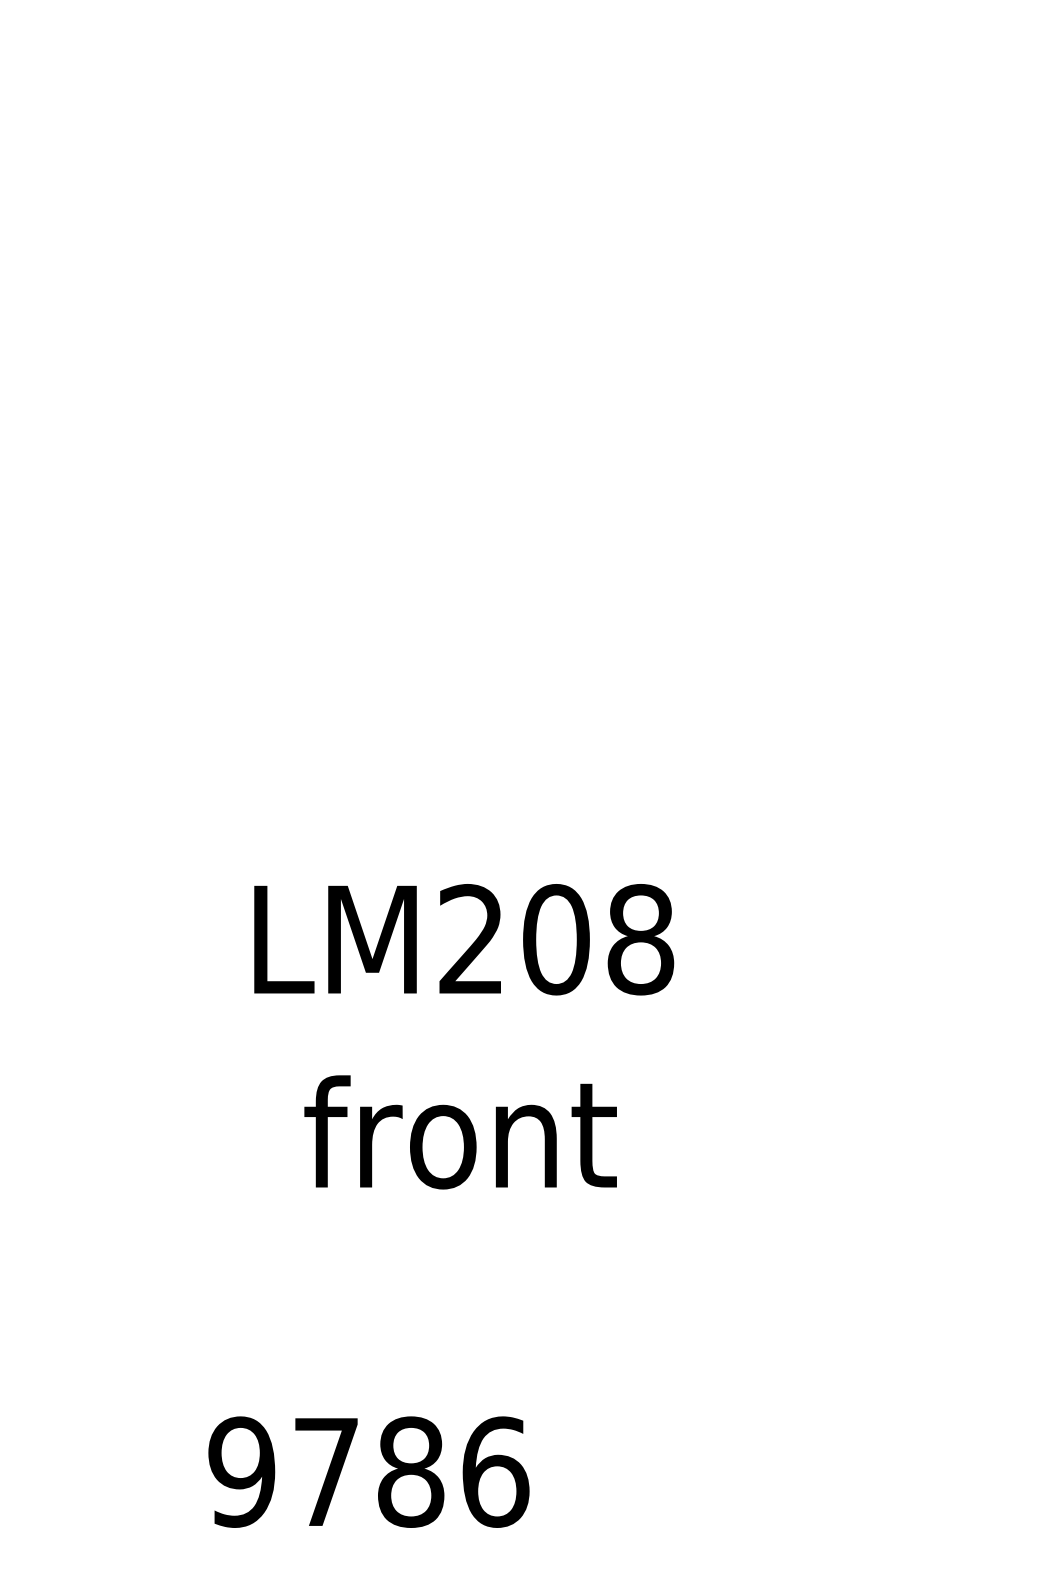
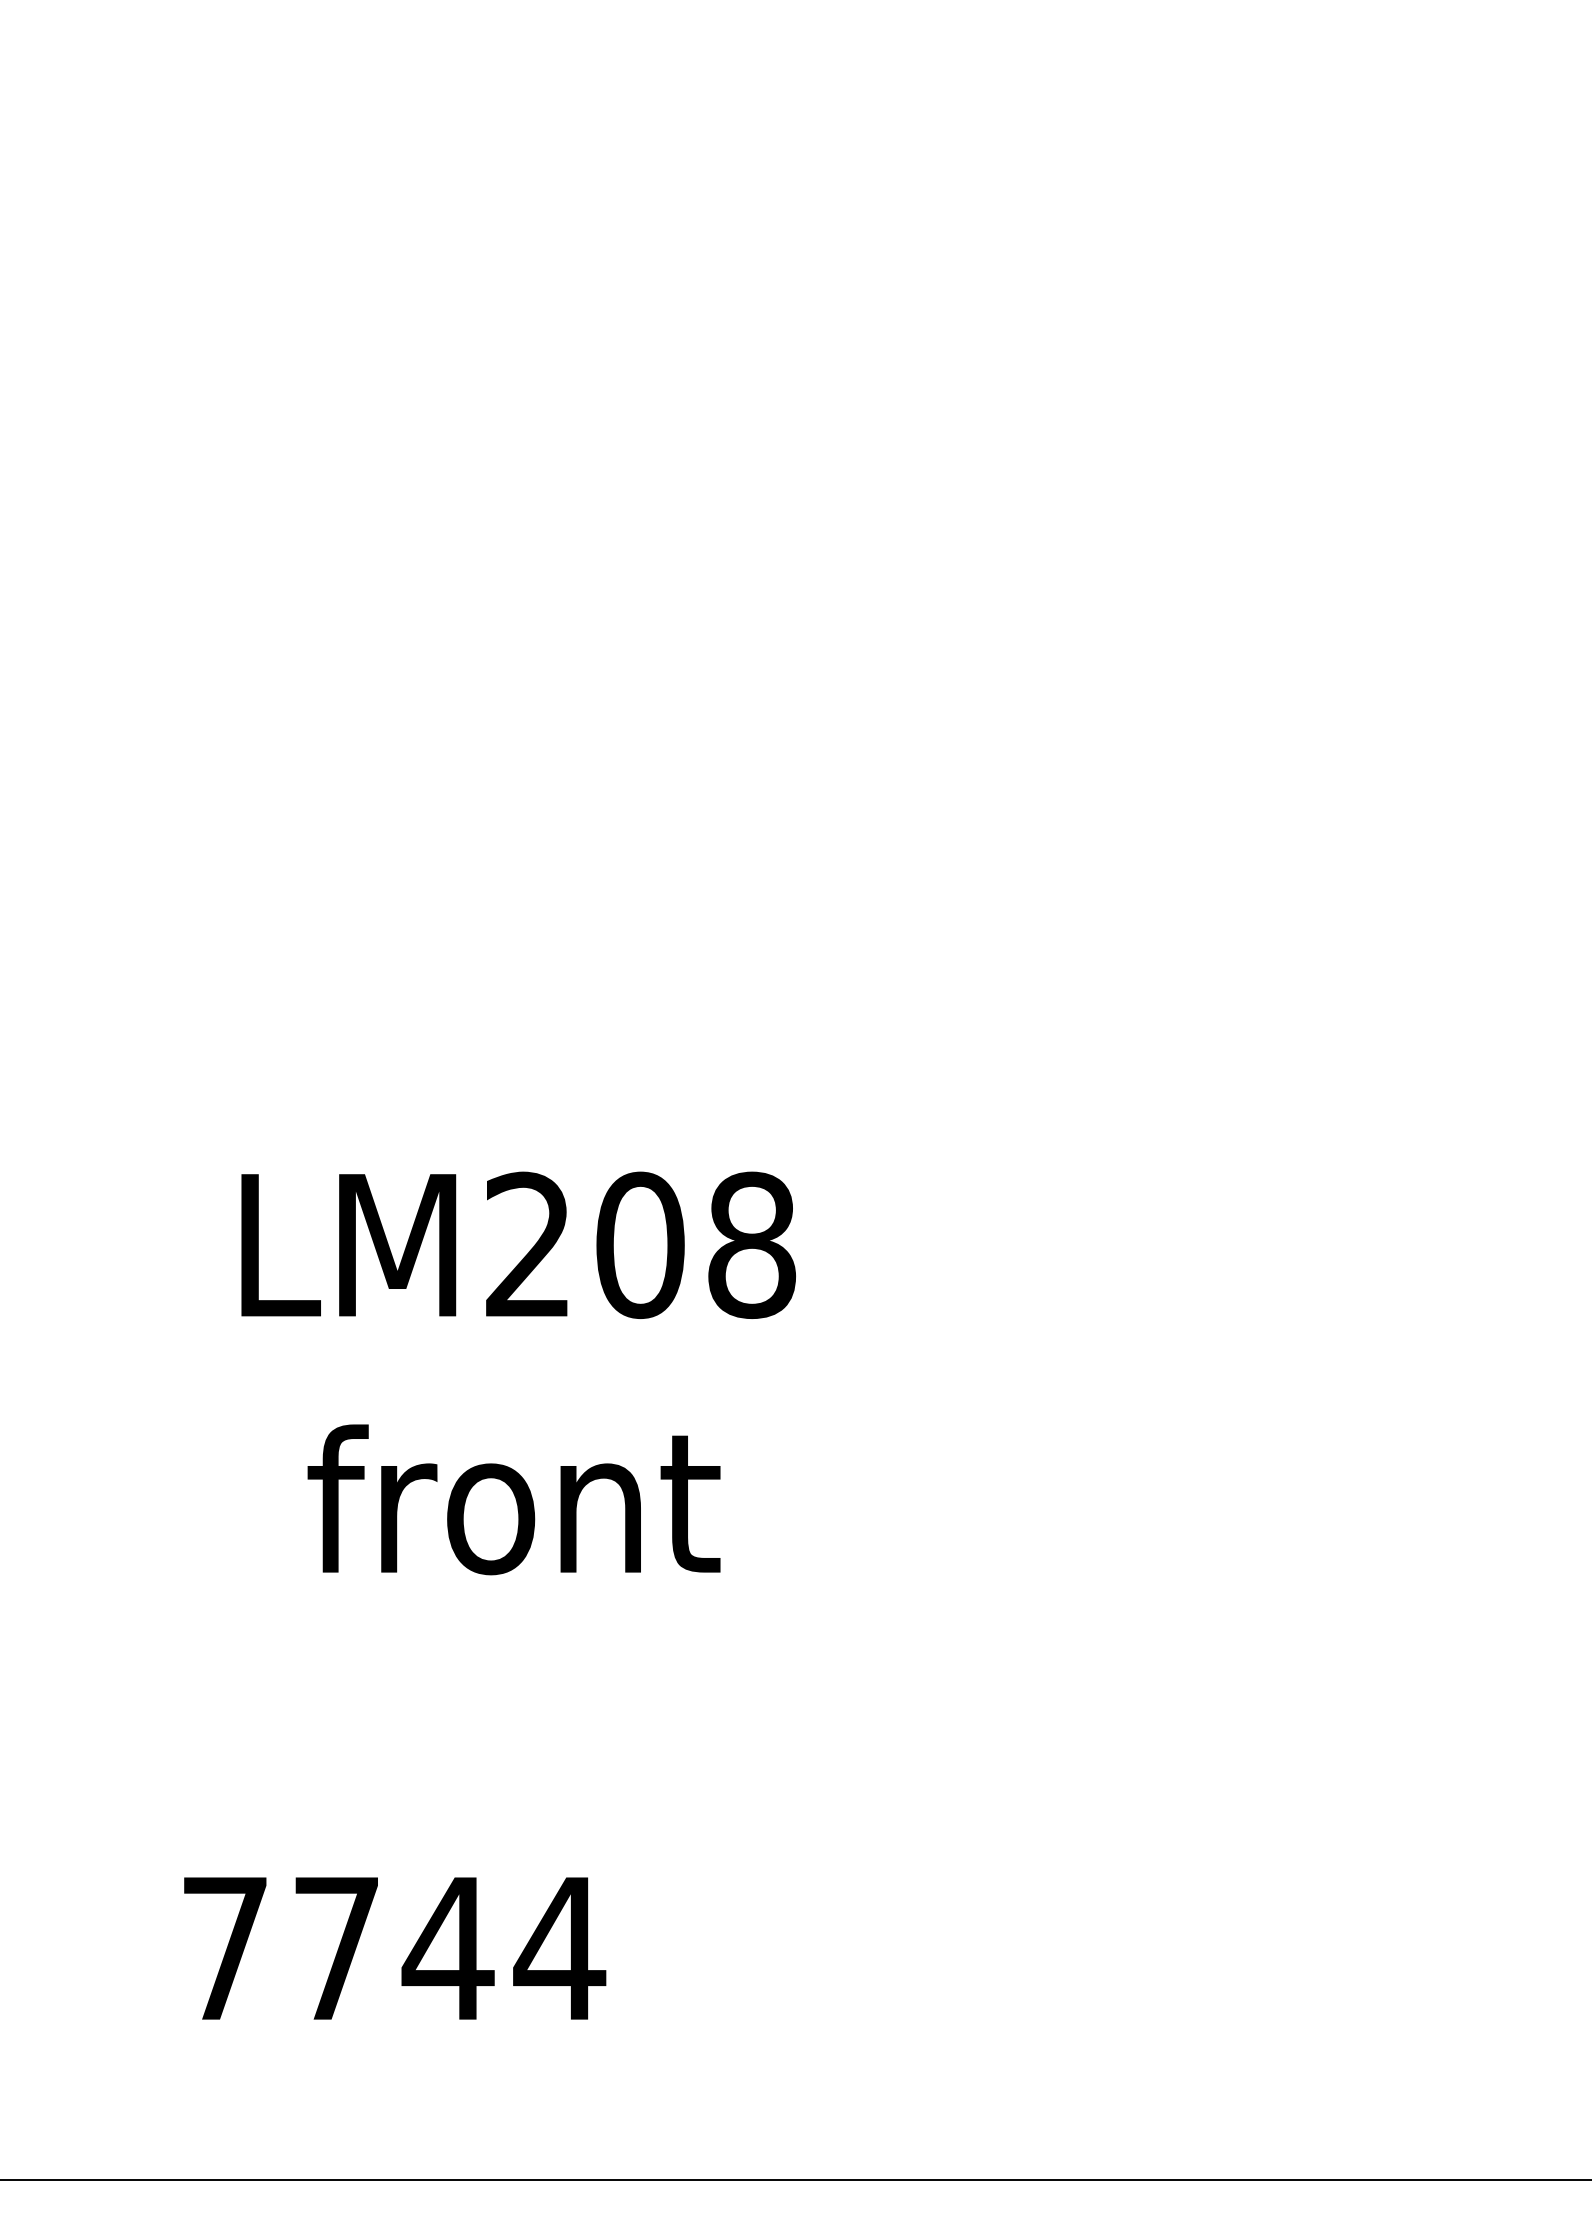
text: (369, 1472) -> (393, 1948), 9786 -> 7744

